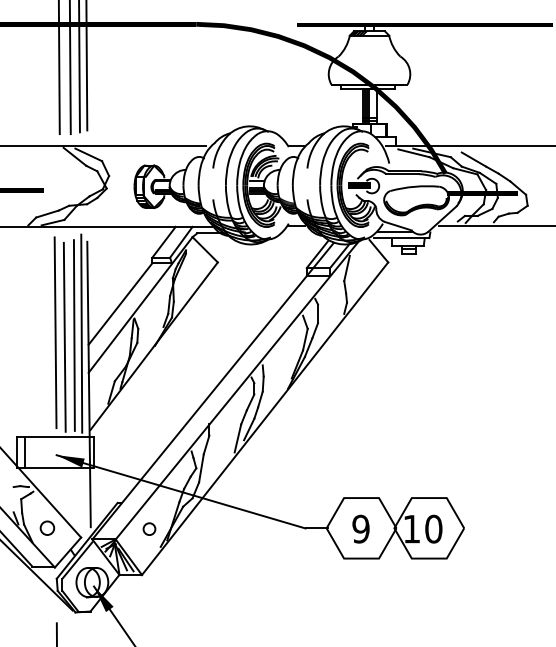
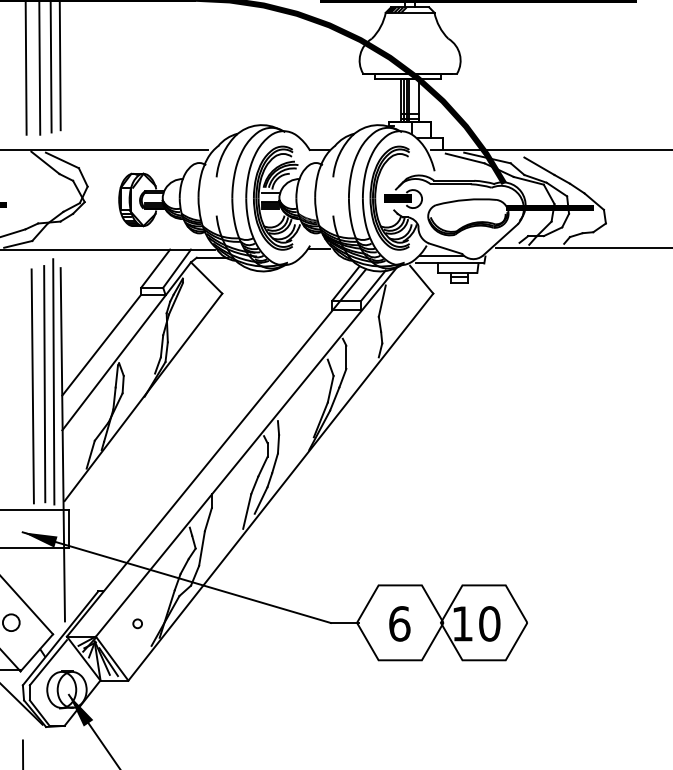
line: (55, 332) -> (21, 380), removed
circle: (149, 528) -> (137, 623), size x0.6
text: (360, 528) -> (398, 623), 9 -> 6

